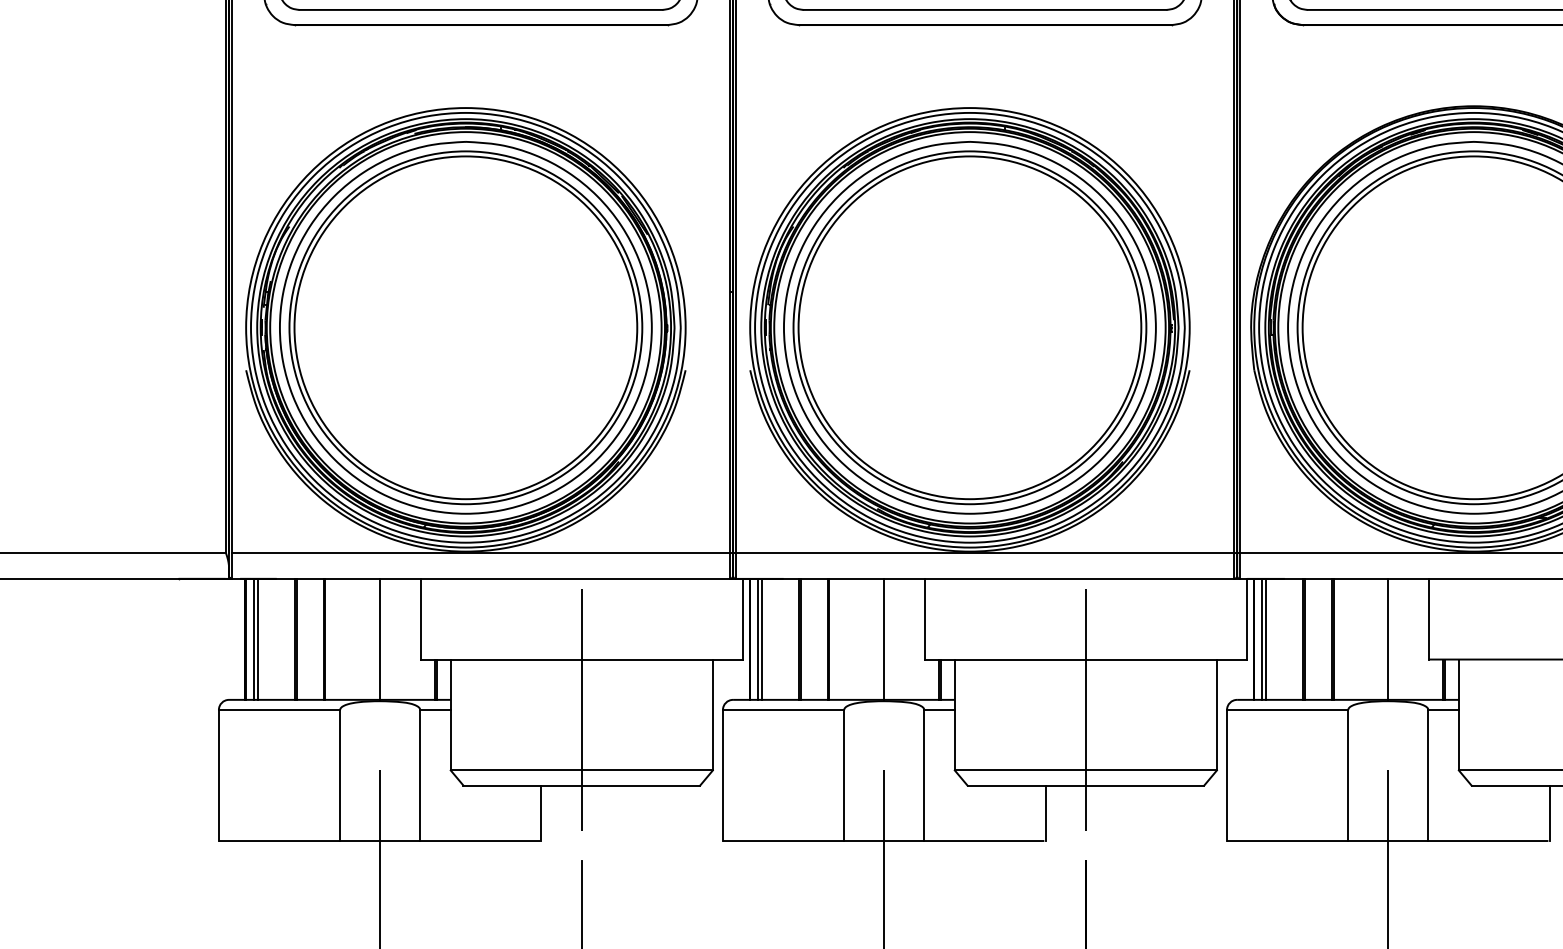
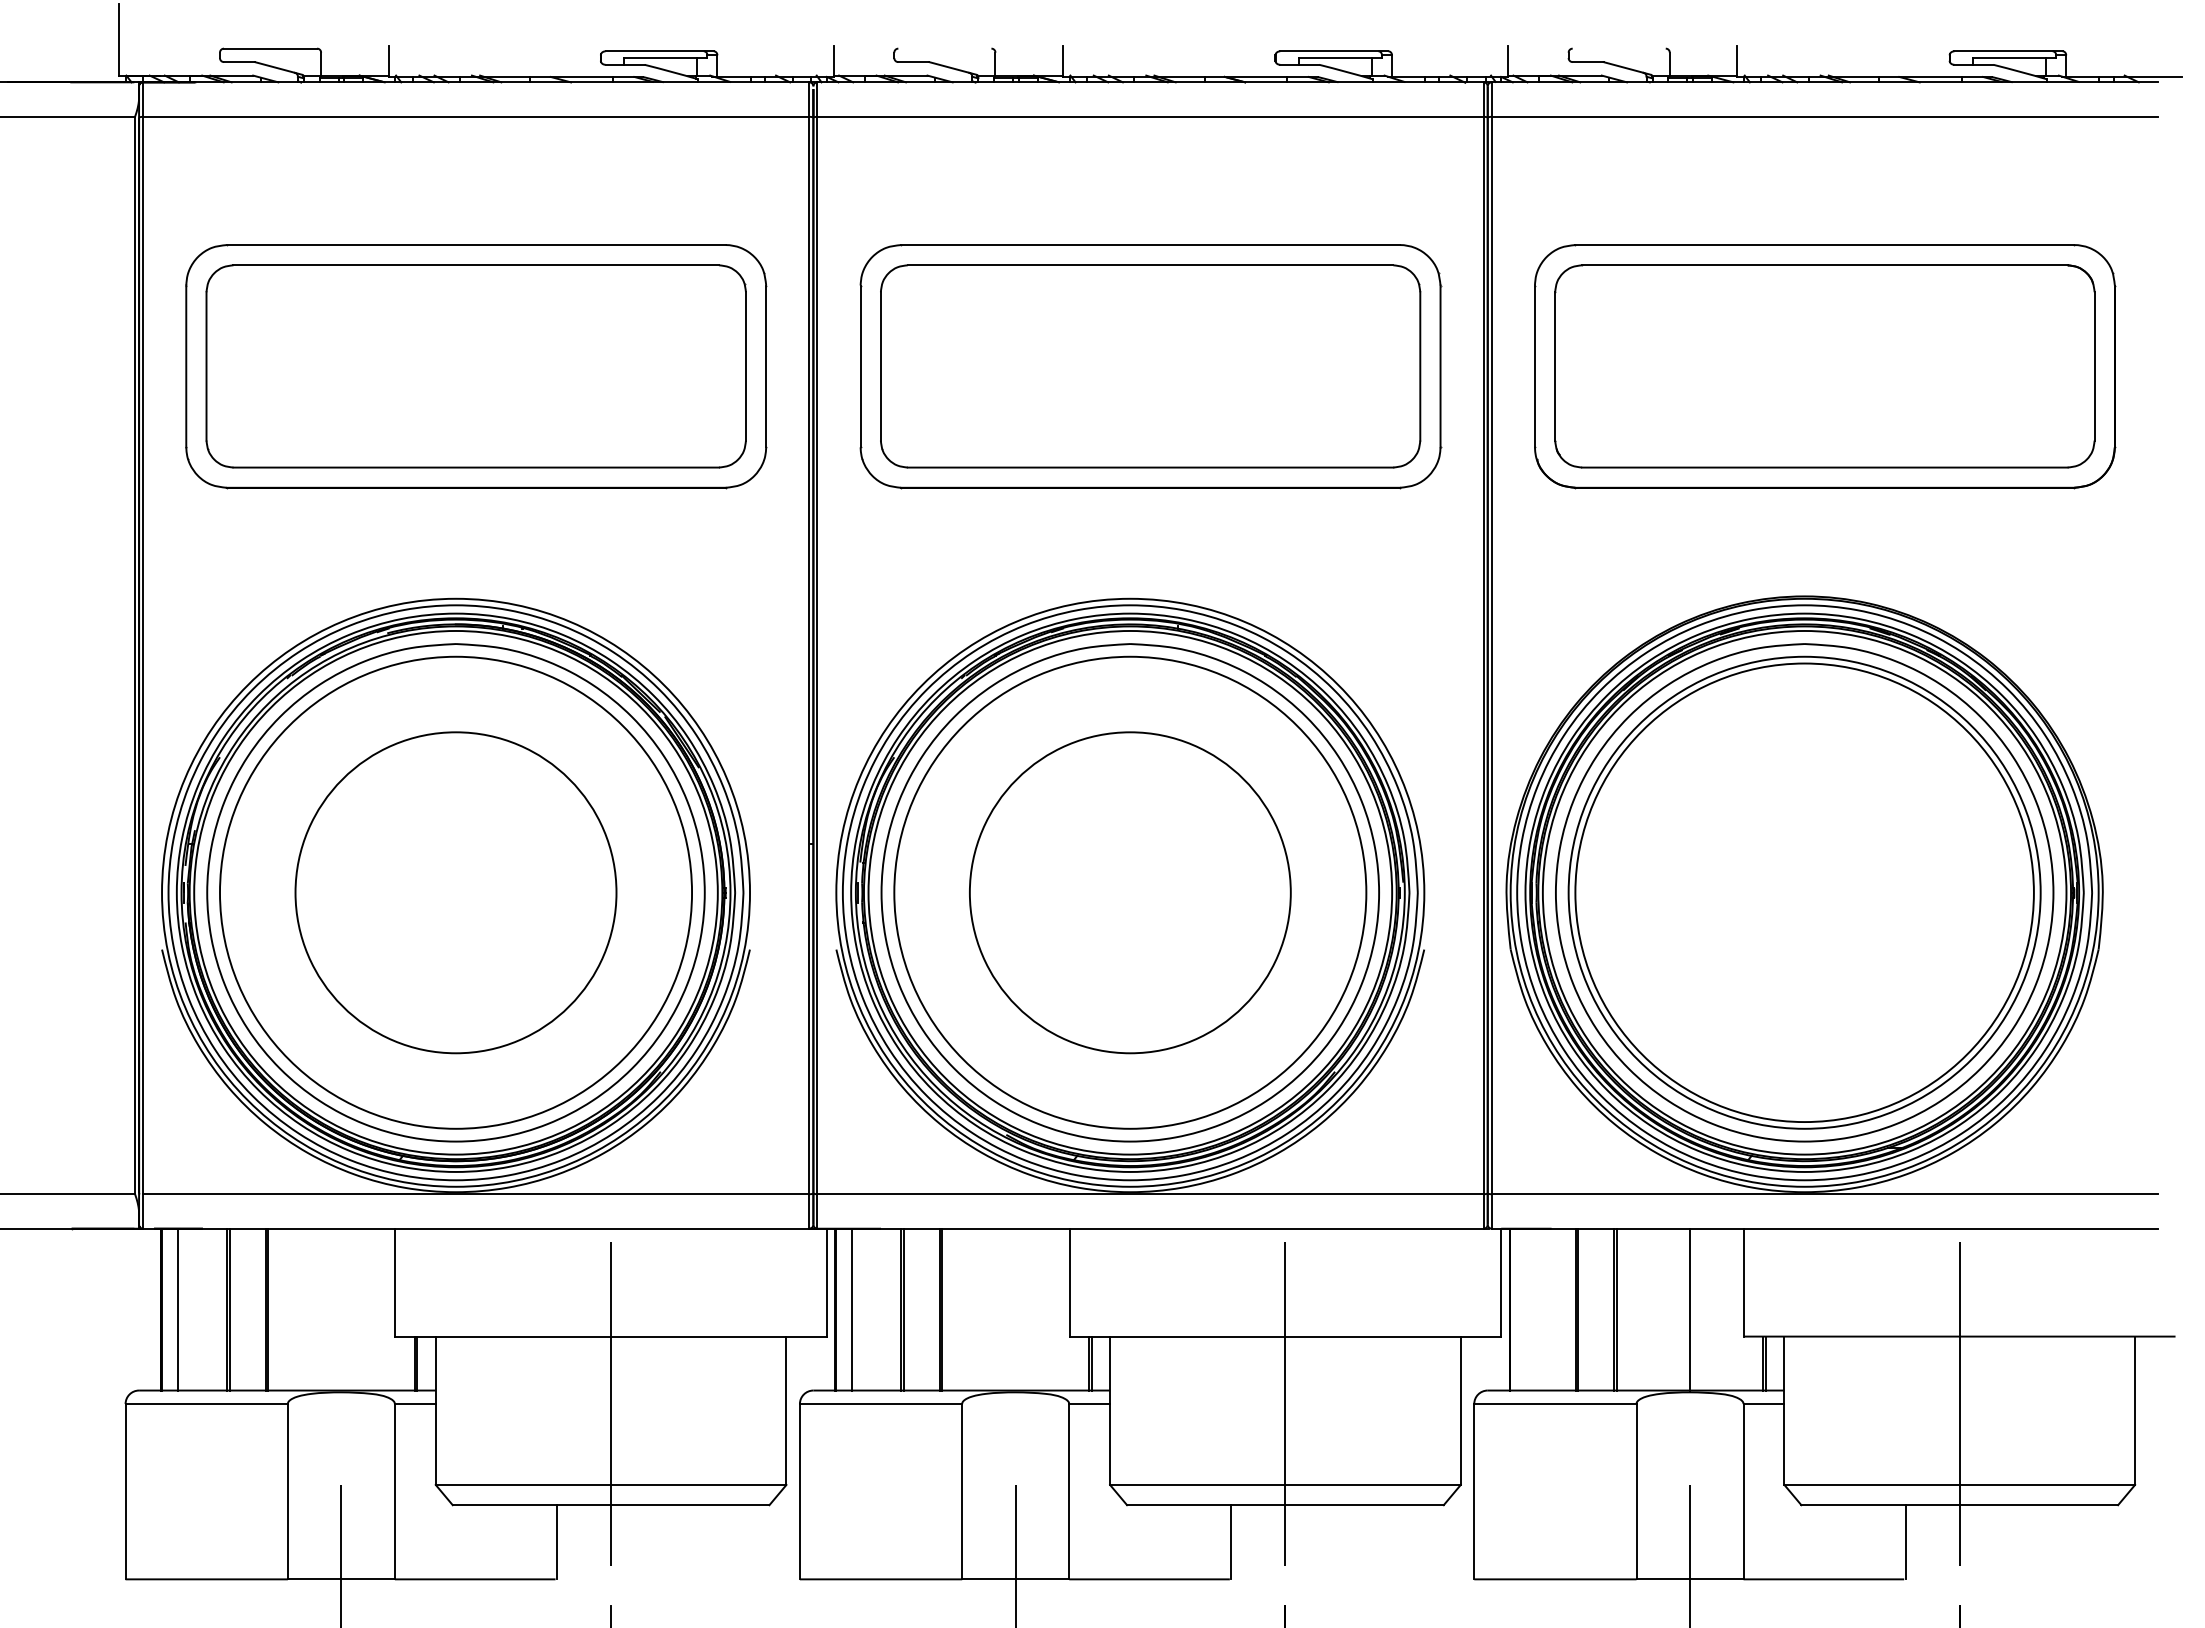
circle: (465, 327) -> (455, 892), size x0.7
circle: (970, 327) -> (1130, 892), size x0.7
line: (253, 639) -> (172, 1309), removed
line: (380, 639) -> (341, 1309), removed
line: (757, 639) -> (846, 1309), removed
line: (884, 639) -> (1015, 1309), removed
line: (1262, 639) -> (1521, 1309), removed
line: (1266, 639) -> (1526, 1309), removed

